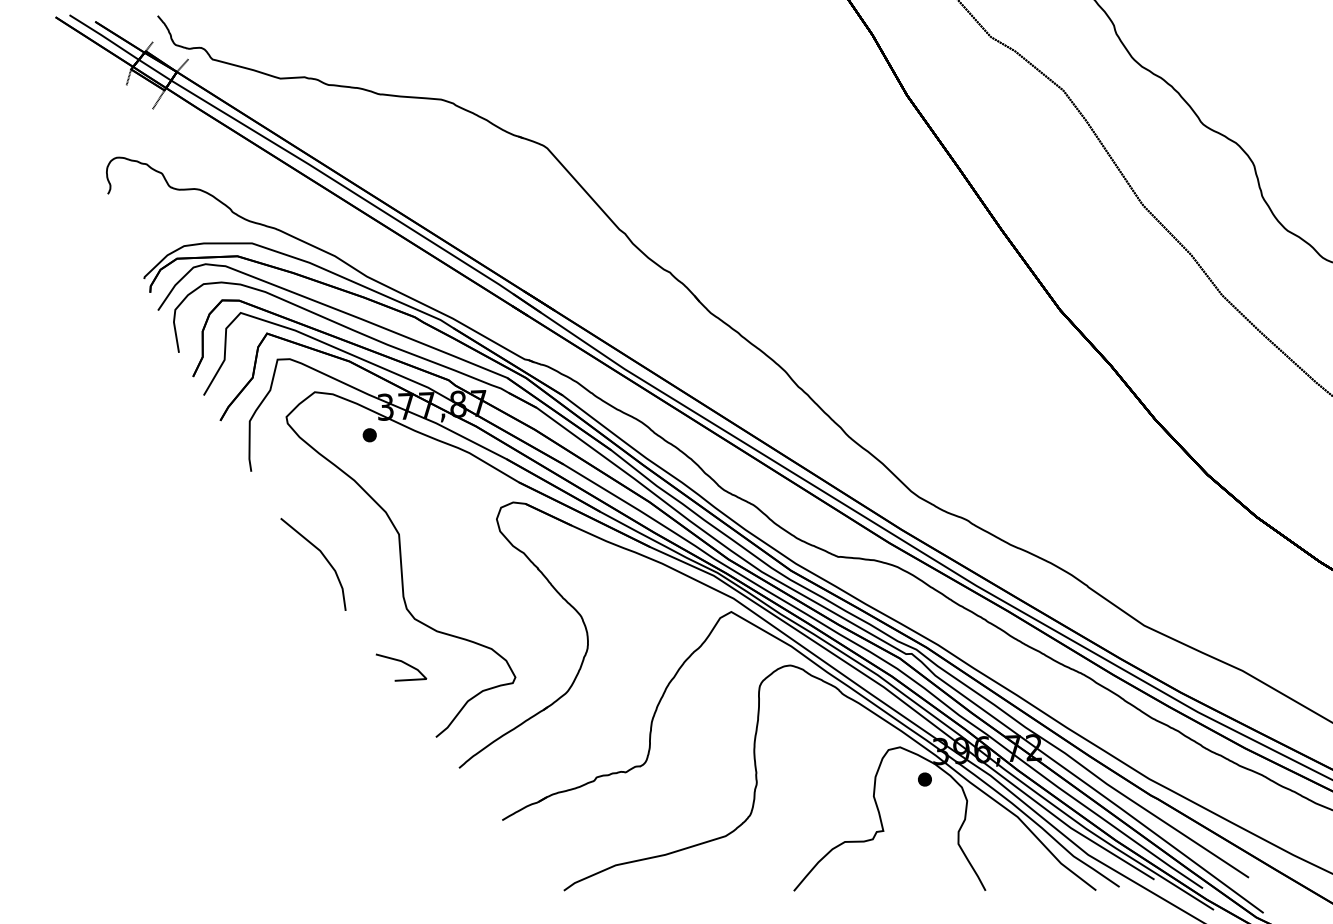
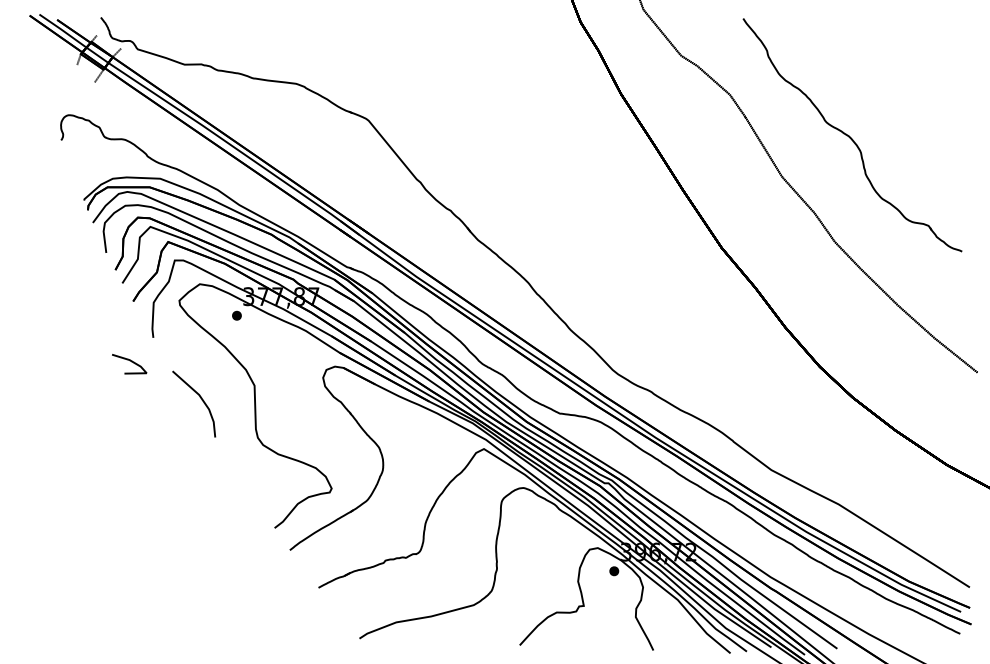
line: (404, 664) -> (131, 362), moved

